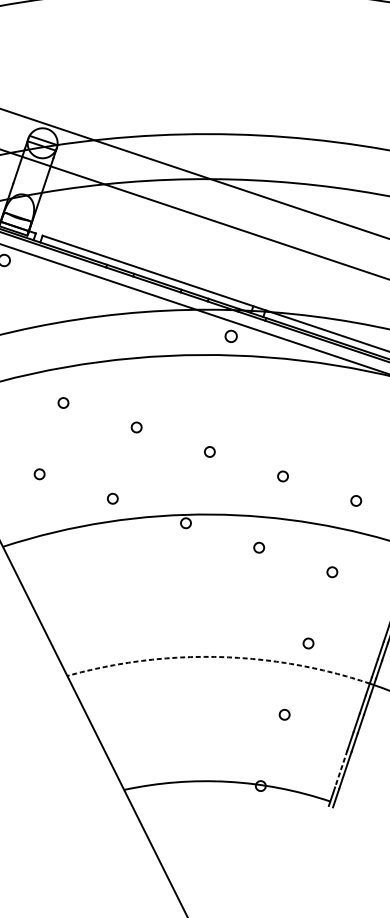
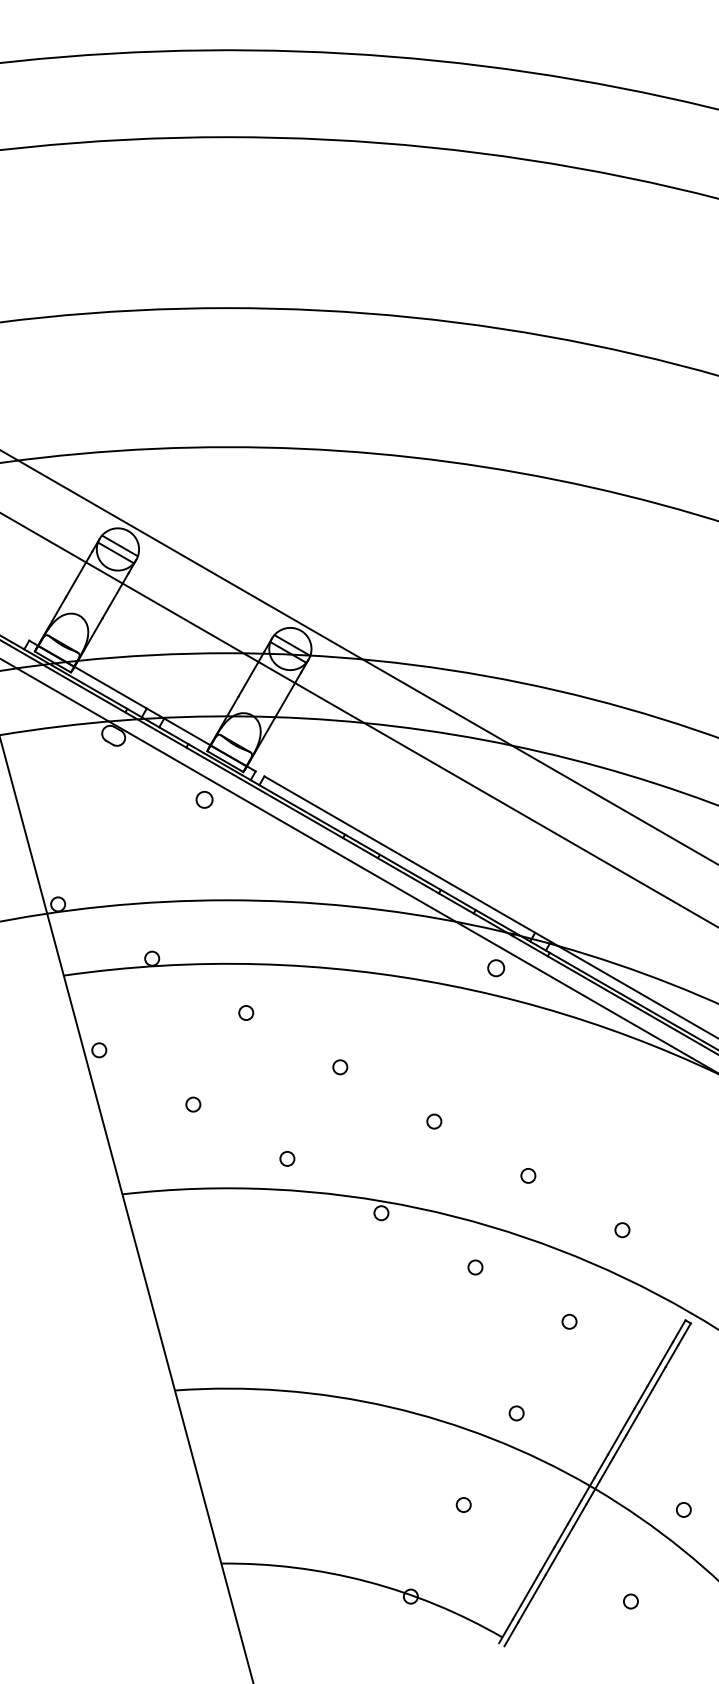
arc: (218, 656) -> (389, 1406), dashed -> solid
line: (341, 768) -> (526, 1595), dashed -> solid

